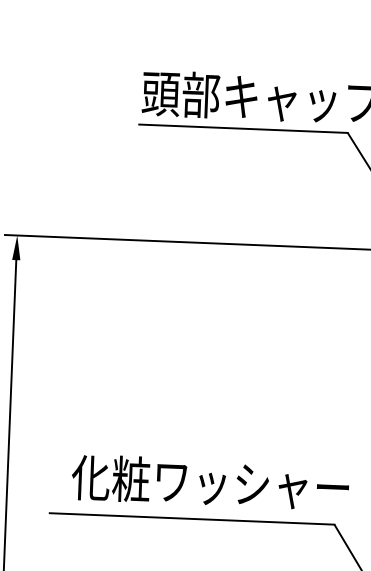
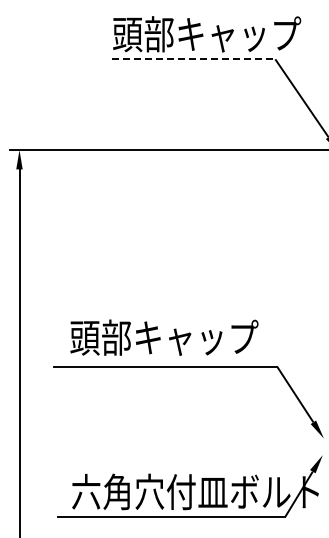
line: (243, 129) -> (193, 59), solid -> dashed
text: (210, 482) -> (178, 337), 化粧ワッシャー -> 頭部キャップ

